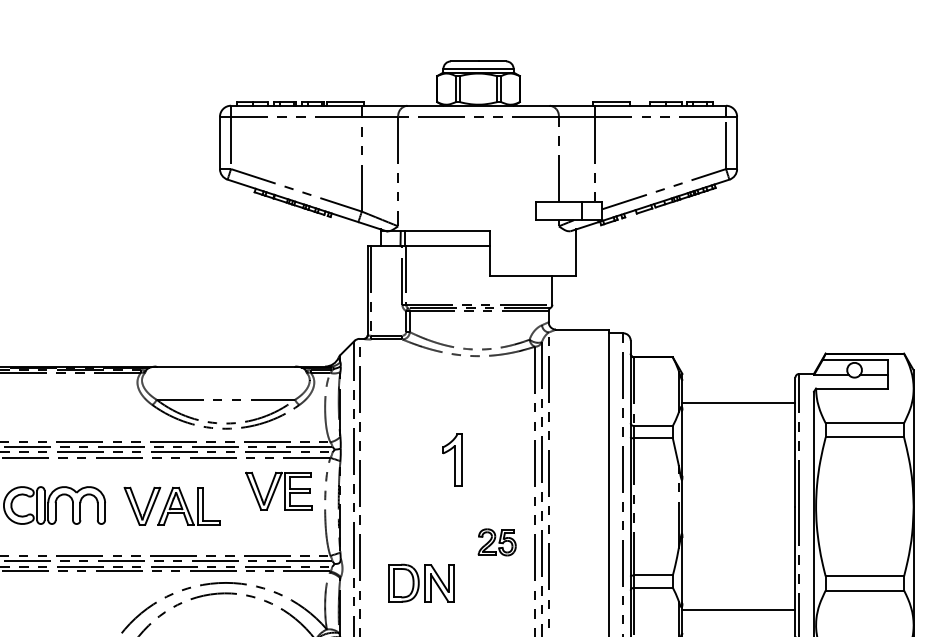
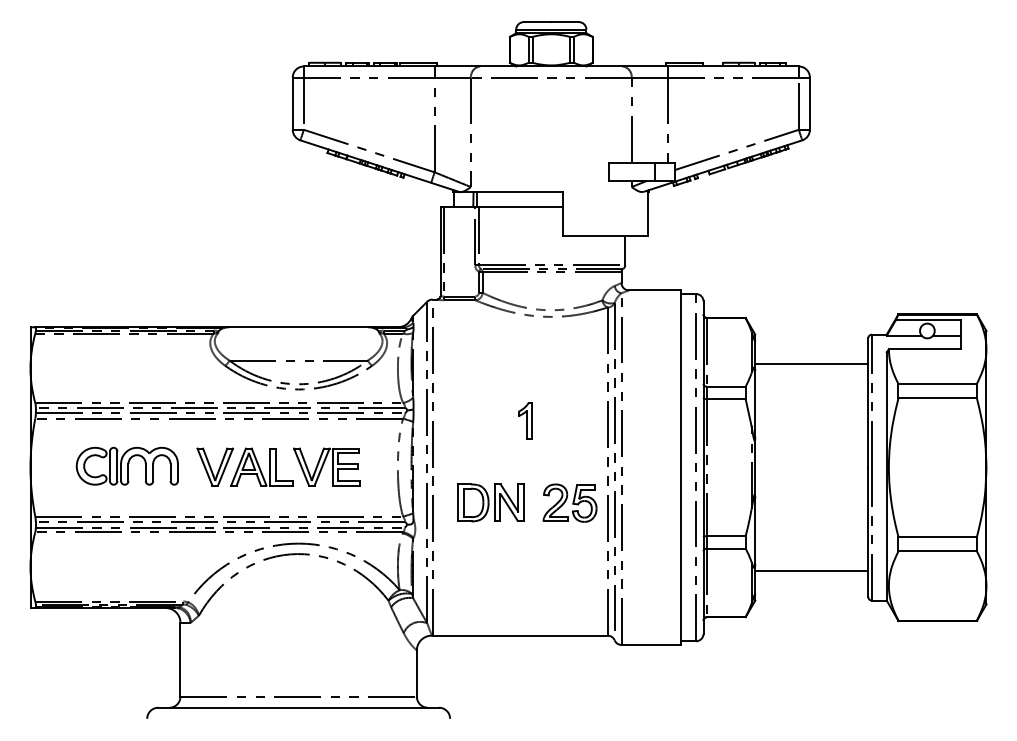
part: (452, 459) -> (525, 420), size x0.71
part: (278, 490) -> (326, 466), moved
part: (496, 541) -> (569, 502), size x1.43
part: (420, 582) -> (490, 502), moved

